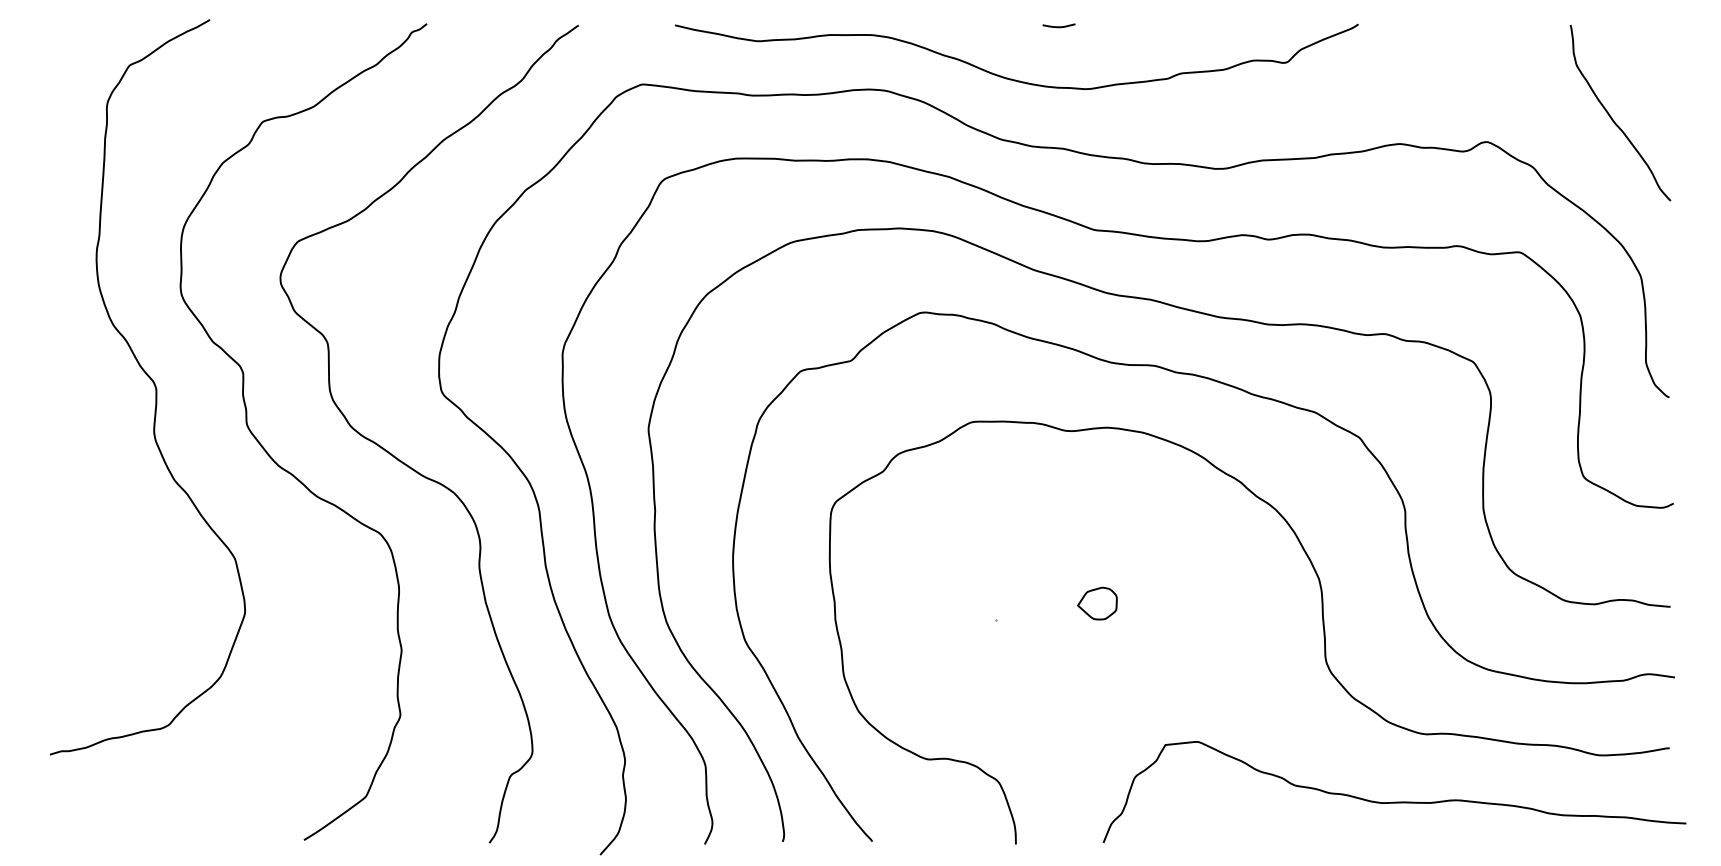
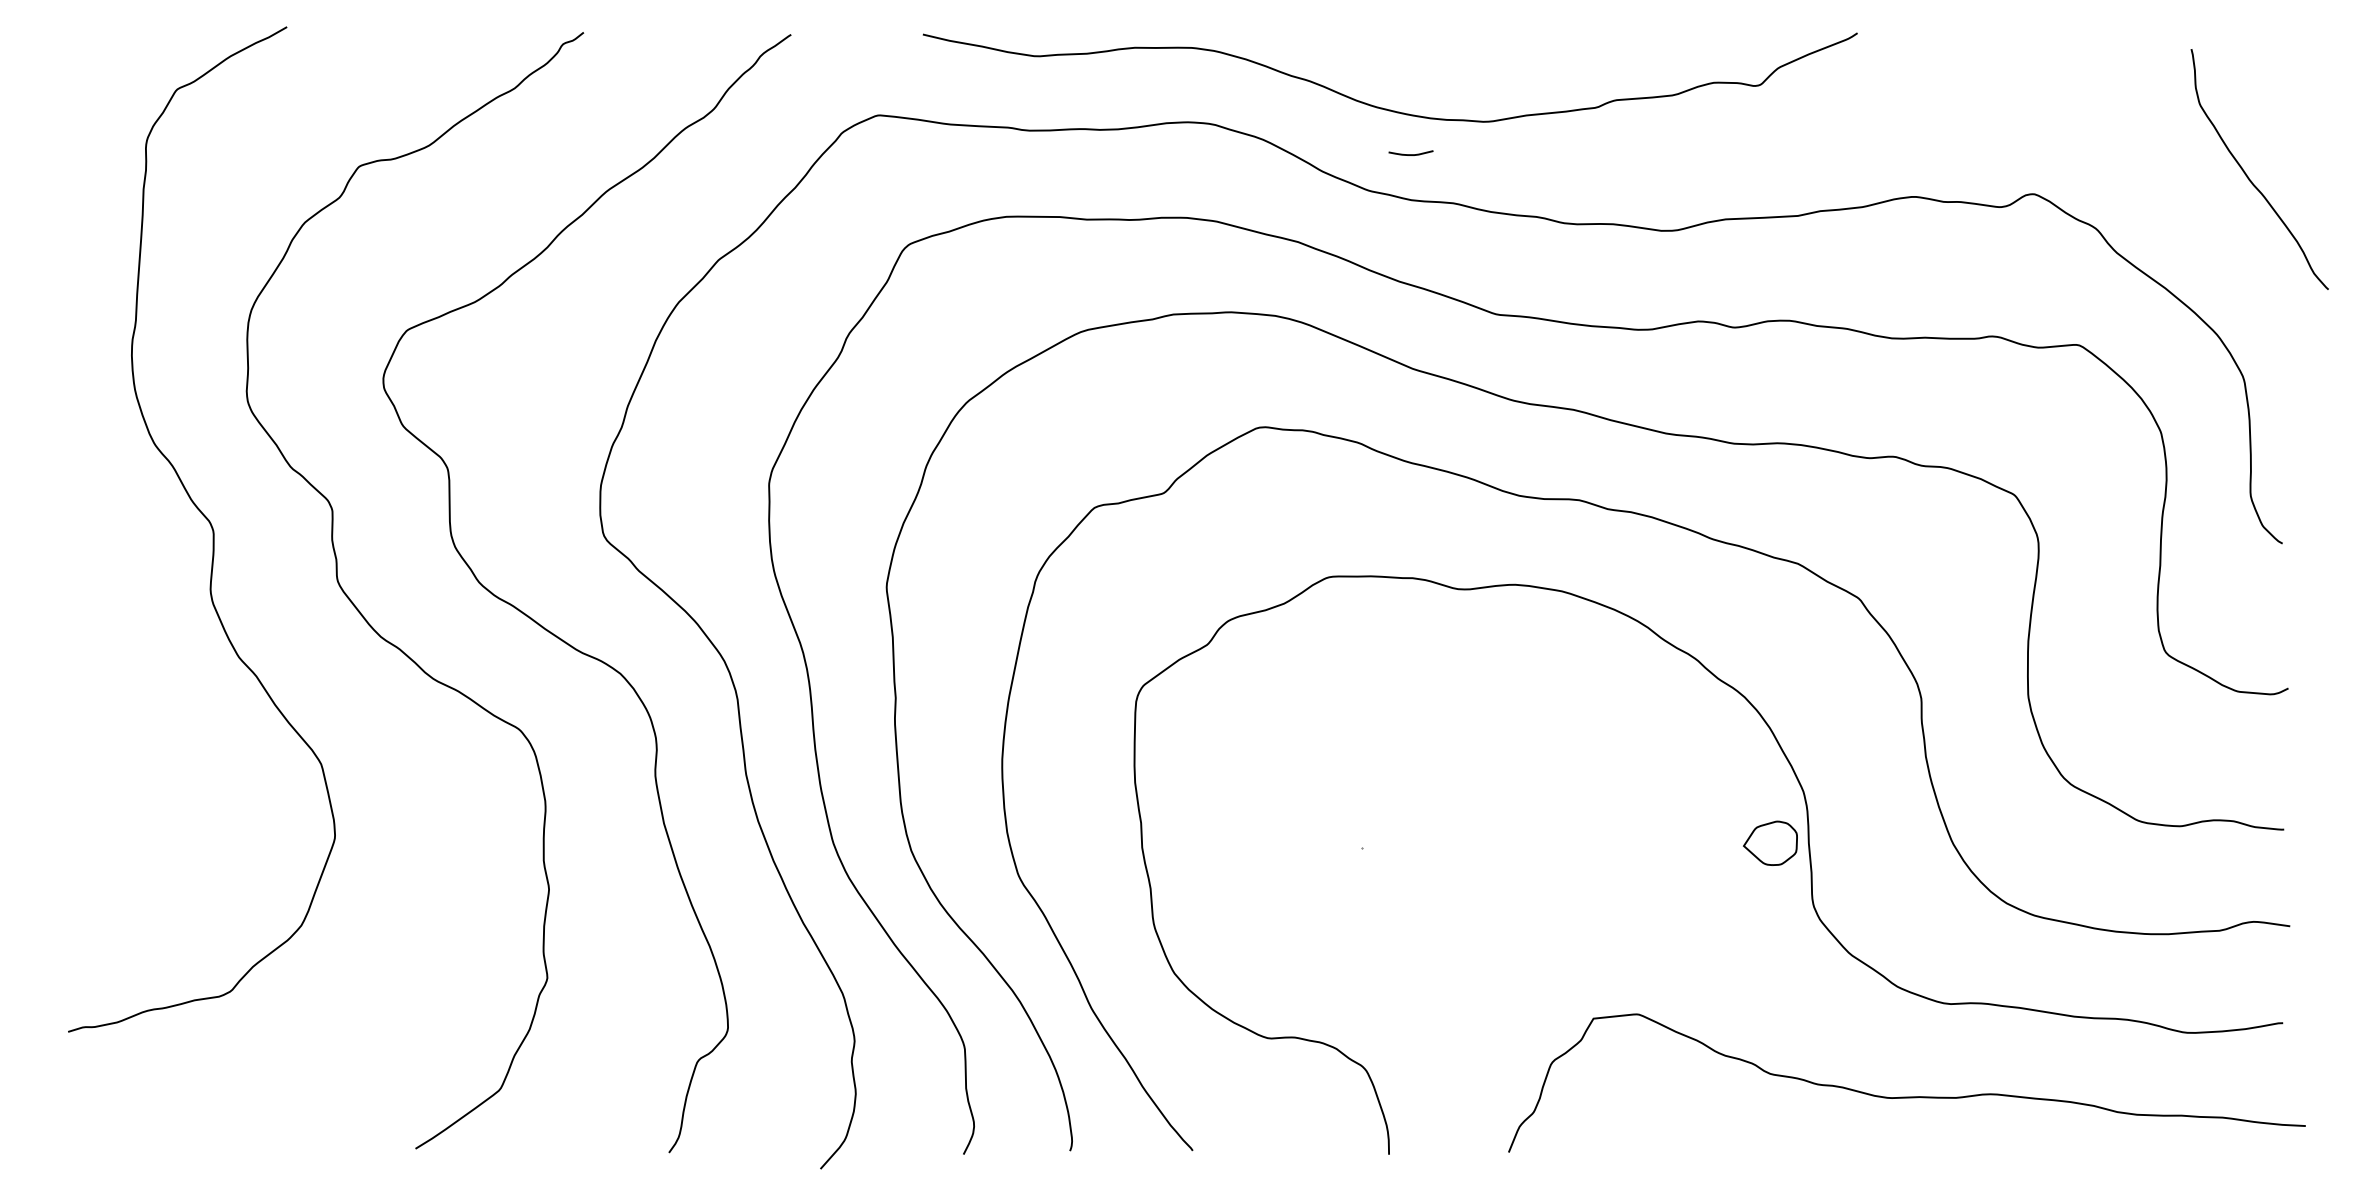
curve: (1058, 26) -> (1410, 154), moved
curve: (1613, 118) -> (2249, 177), moved
part: (1097, 603) -> (1770, 842), moved

